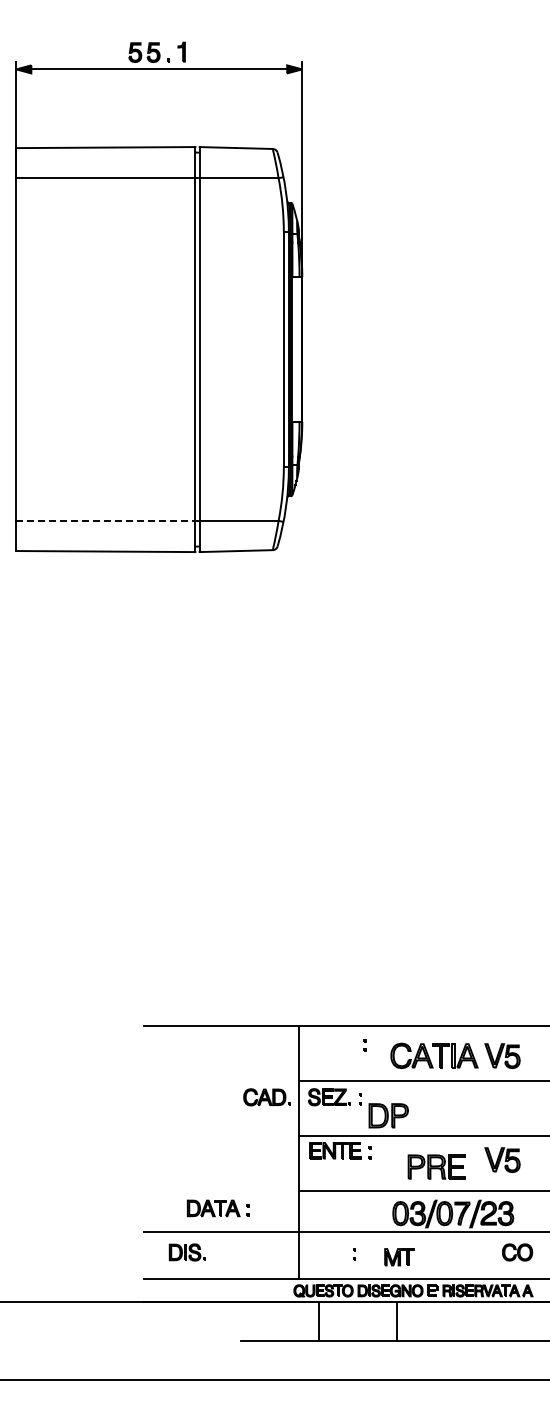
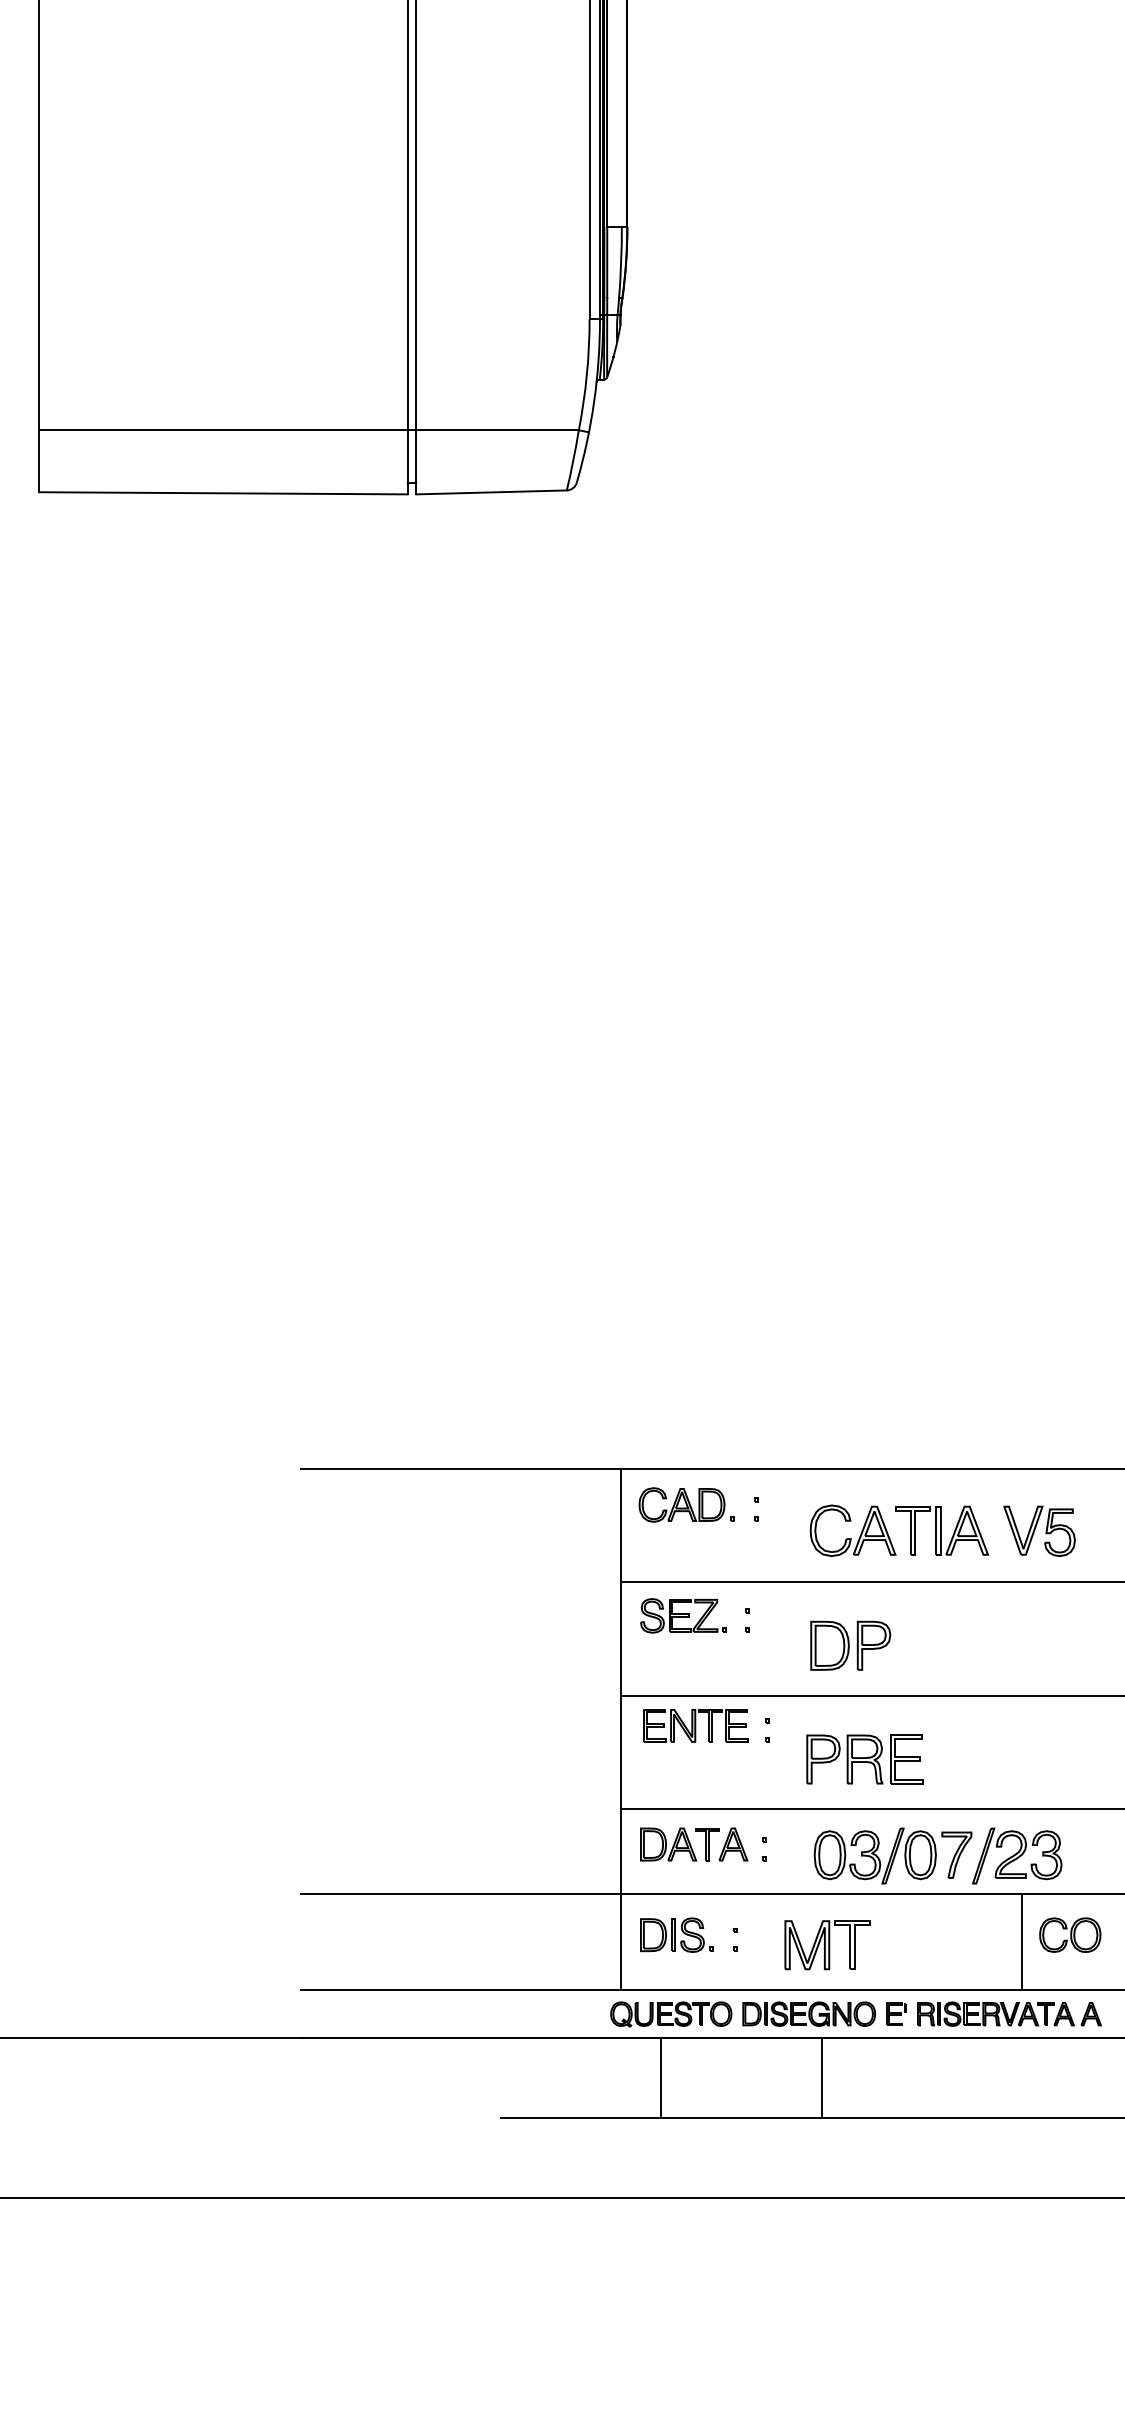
line: (105, 520) -> (222, 429), dashed -> solid
part: (266, 1097) -> (685, 1505), moved
part: (388, 1115) -> (850, 1645), moved
part: (502, 1160) -> (1039, 1745), removed
part: (436, 1166) -> (864, 1758), moved
part: (217, 1208) -> (702, 1844), moved
part: (186, 1252) -> (675, 1935), moved
line: (494, 1255) -> (1022, 1941), added
part: (399, 1256) -> (827, 1943), size x1.43

